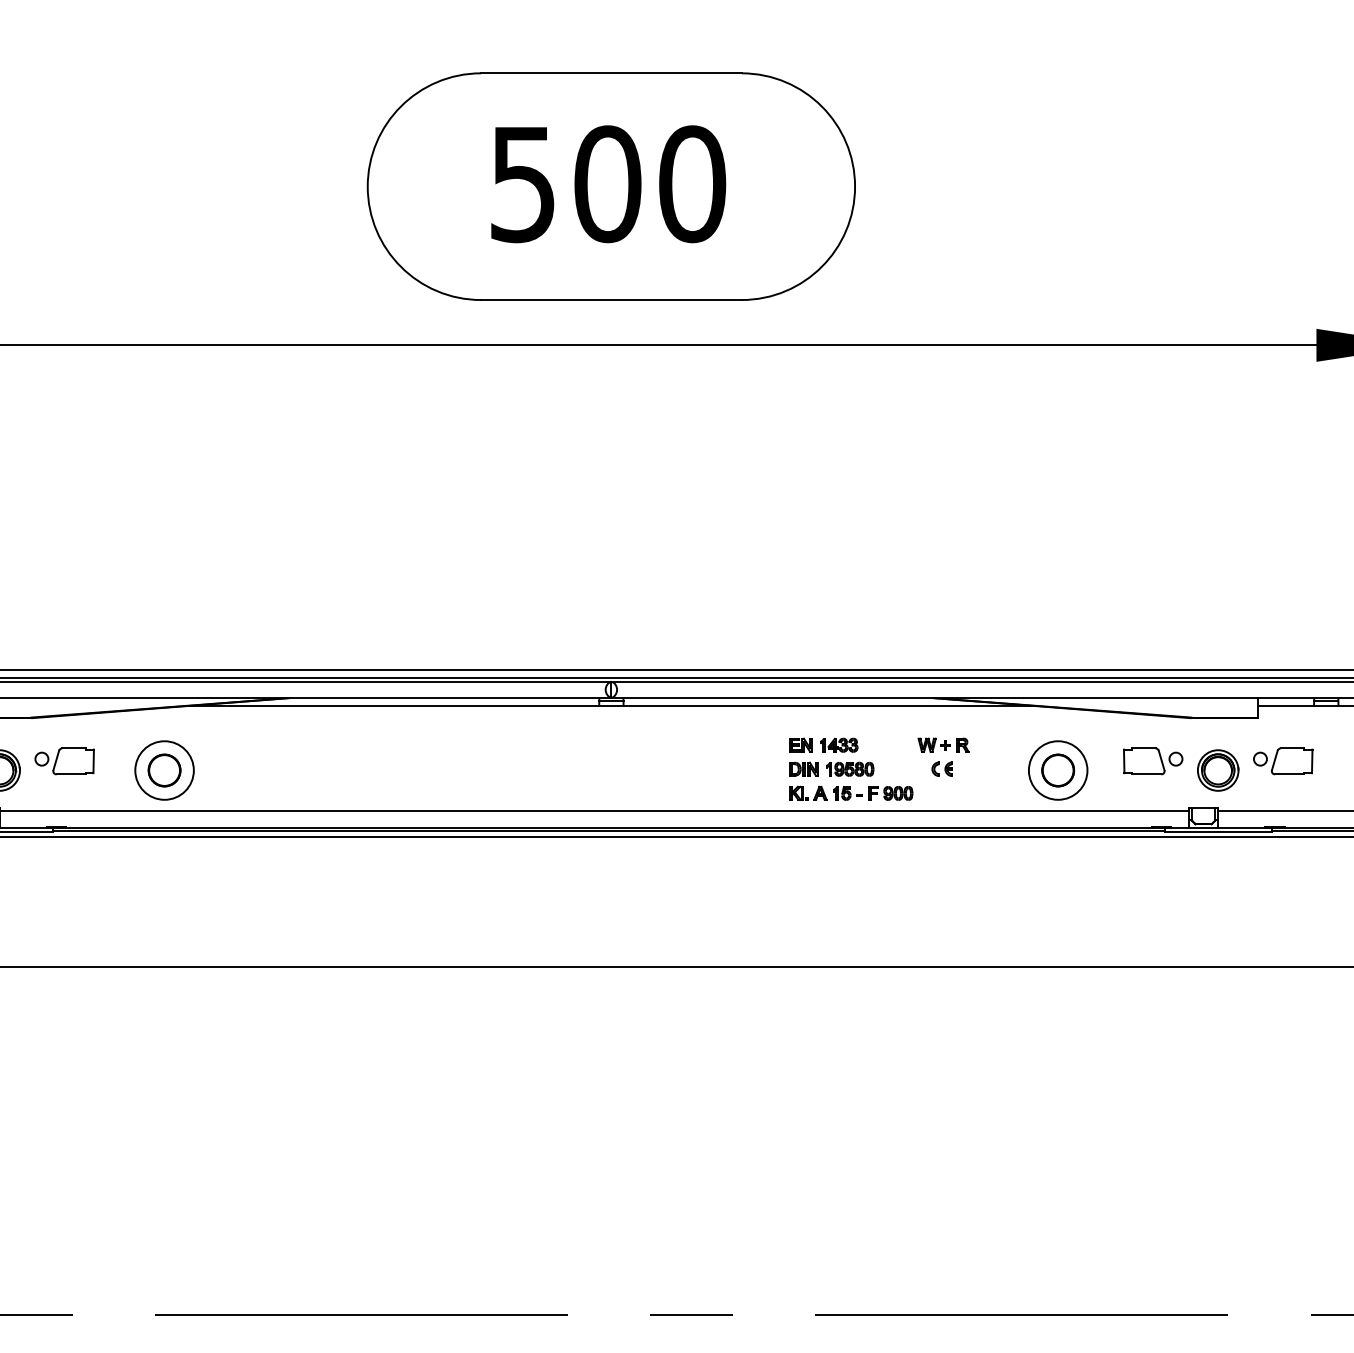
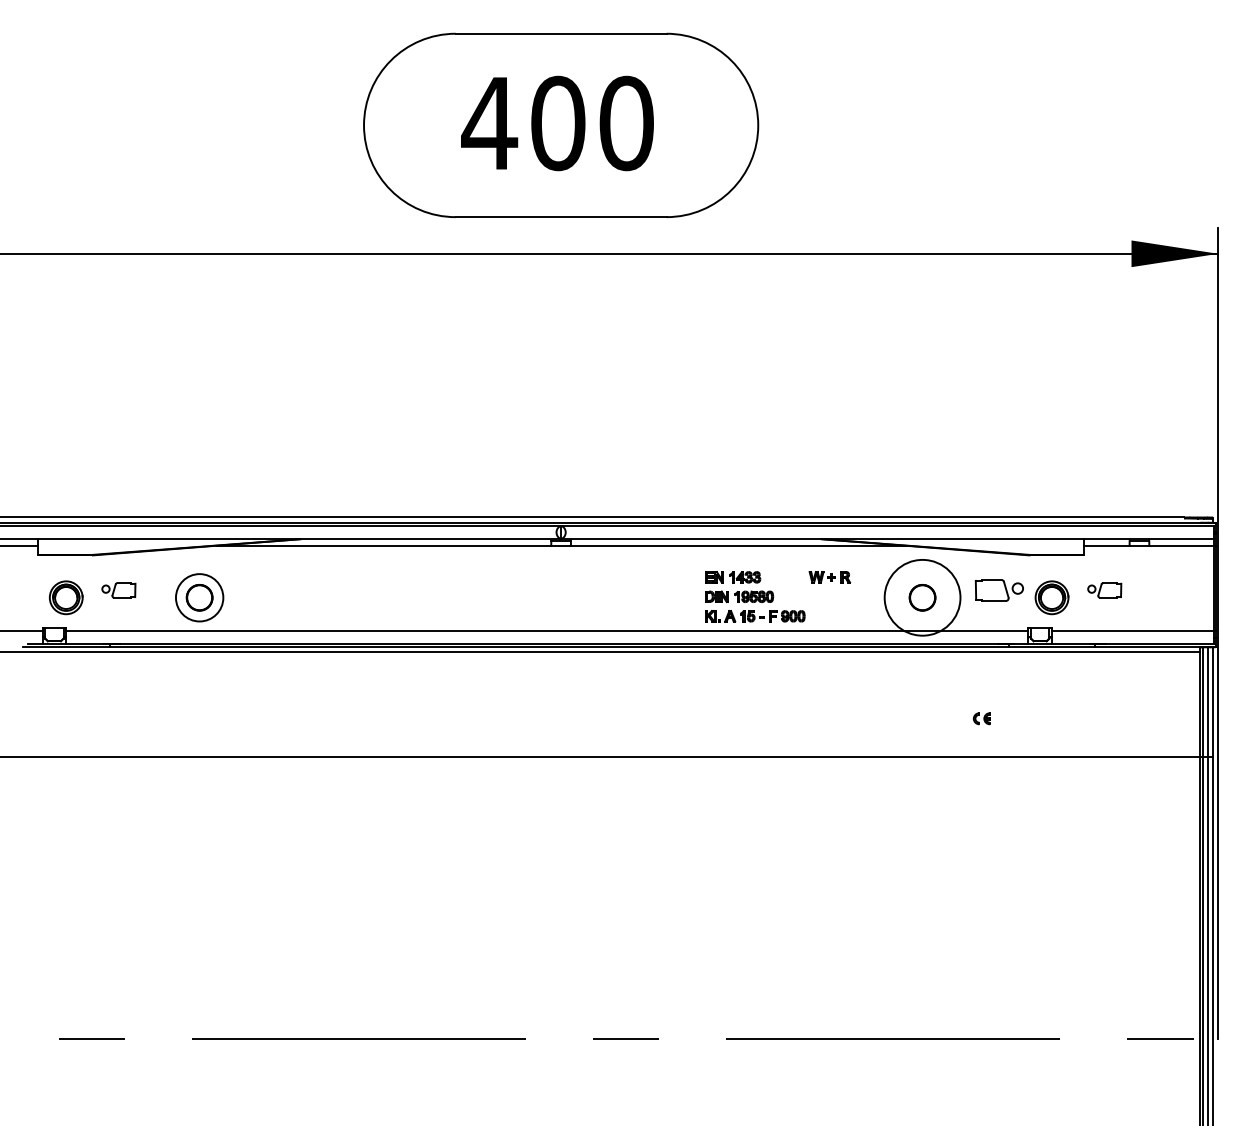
text: (522, 185) -> (489, 124), 500 -> 400
part: (64, 761) -> (118, 590), size x0.7
part: (1283, 761) -> (1104, 590), size x0.7
part: (941, 768) -> (981, 718), moved
circle: (1058, 770) -> (922, 597), size x1.6

